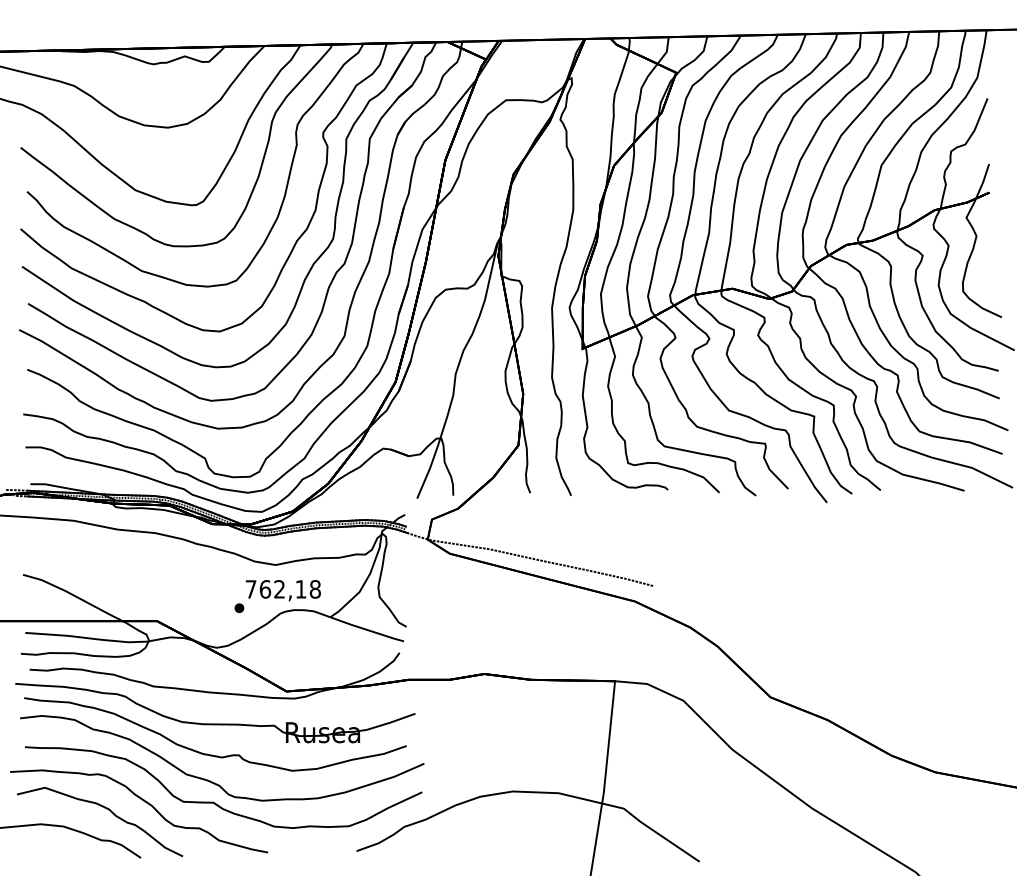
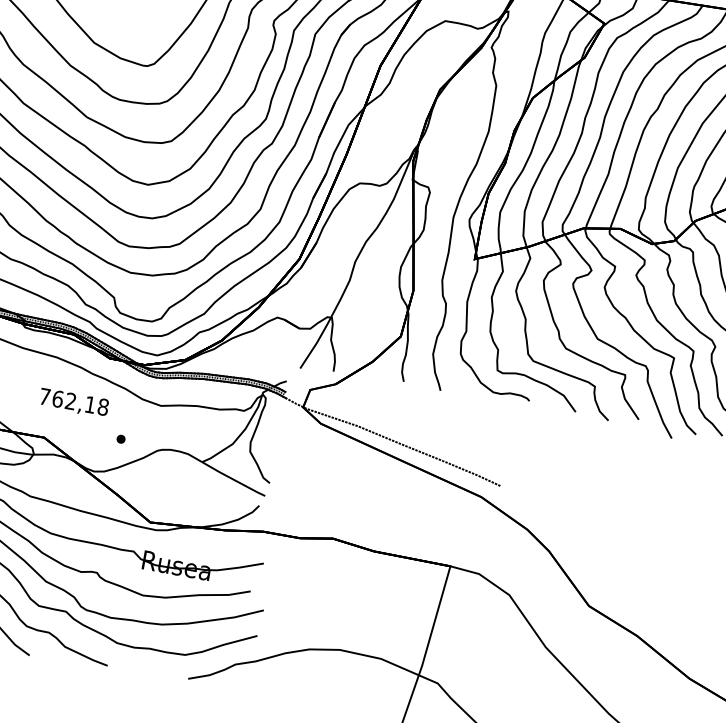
text: (282, 590) -> (73, 402), moved

